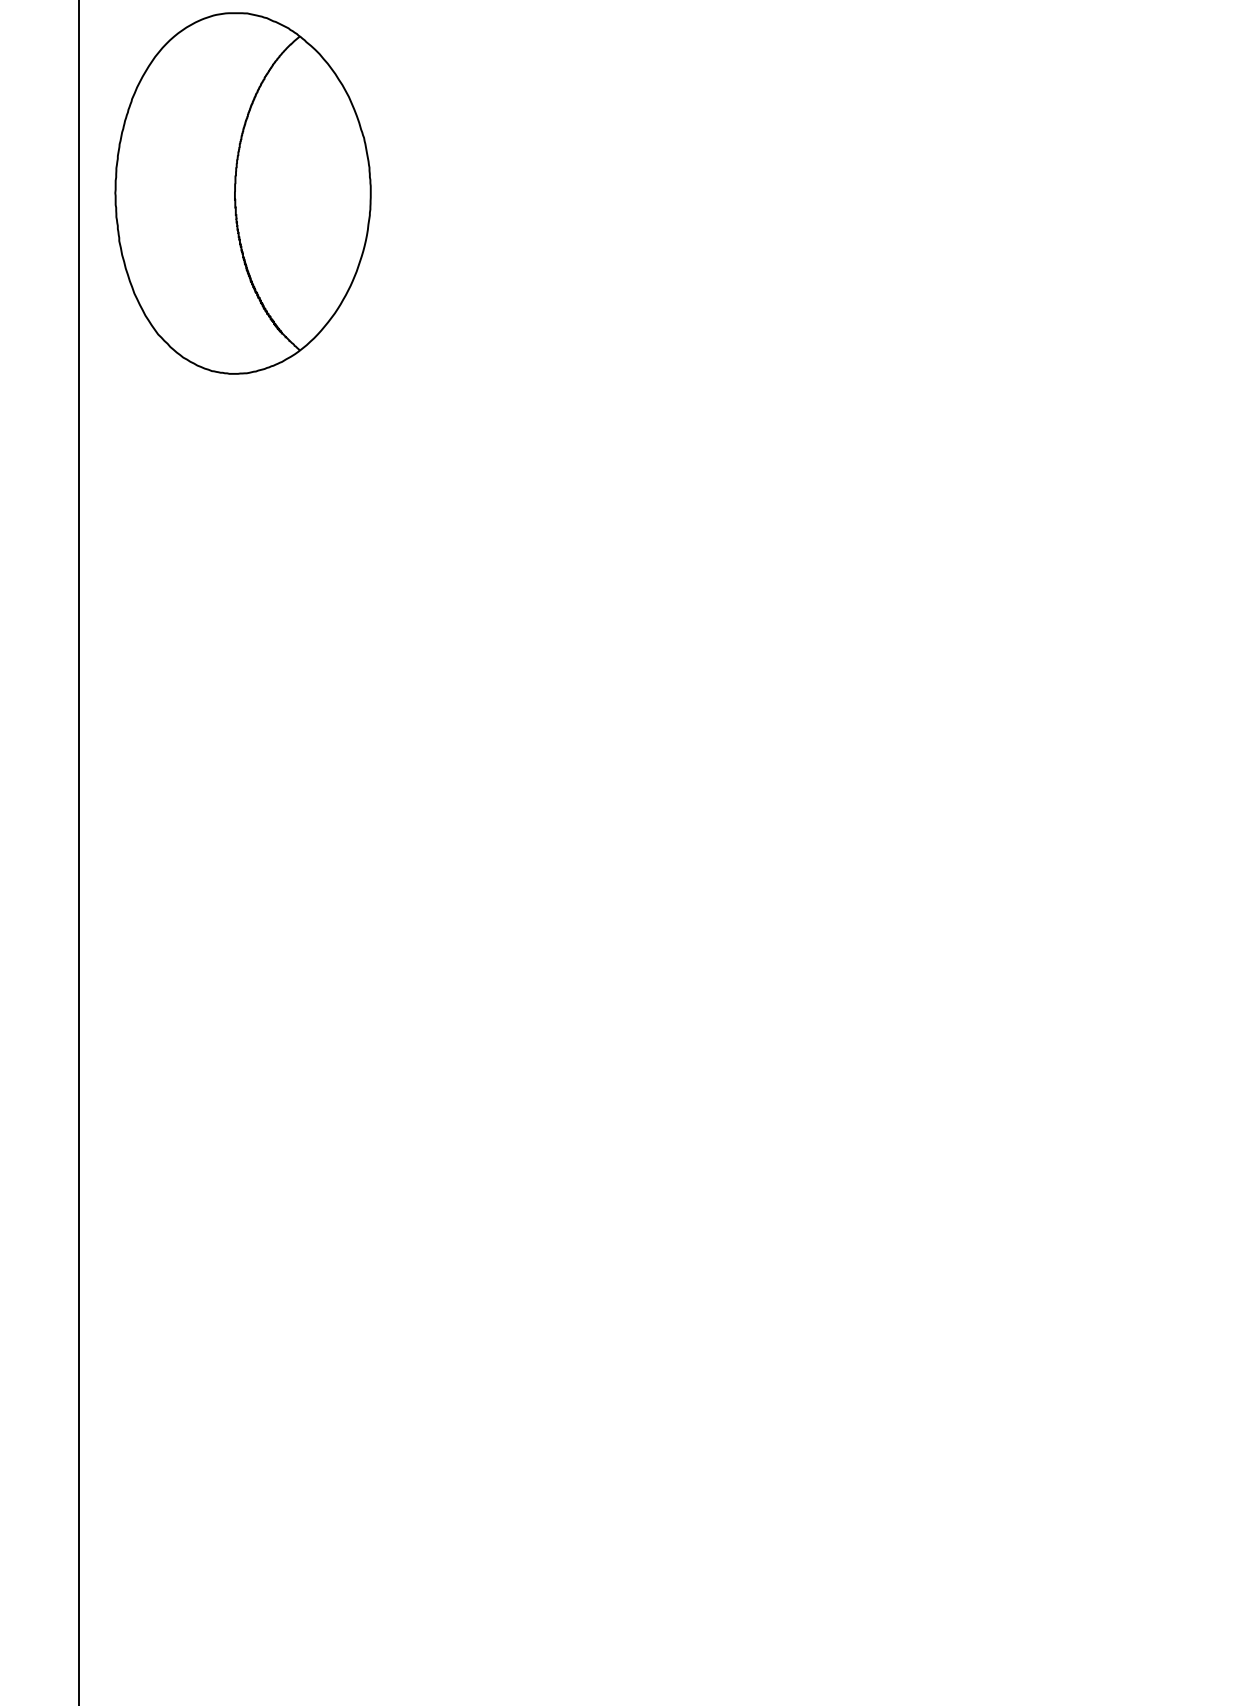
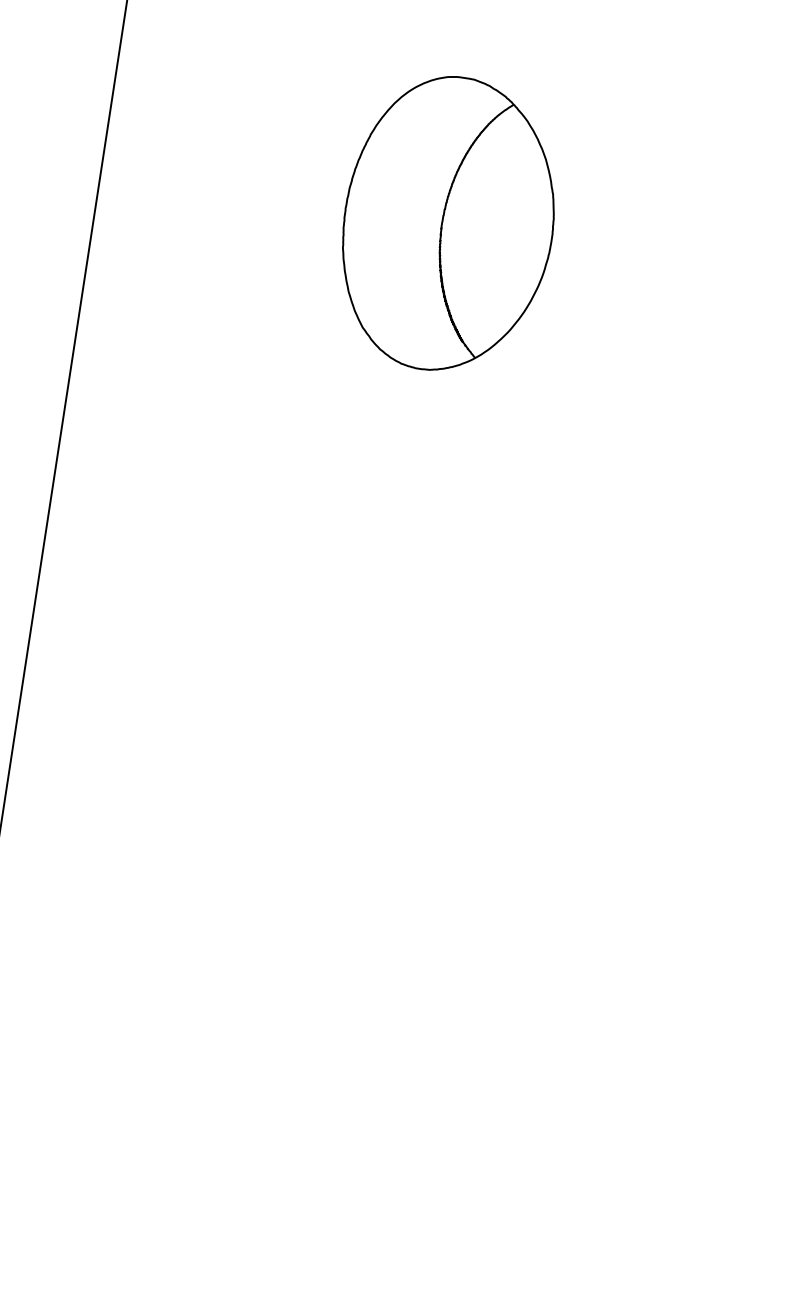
part: (242, 193) -> (448, 224), moved

